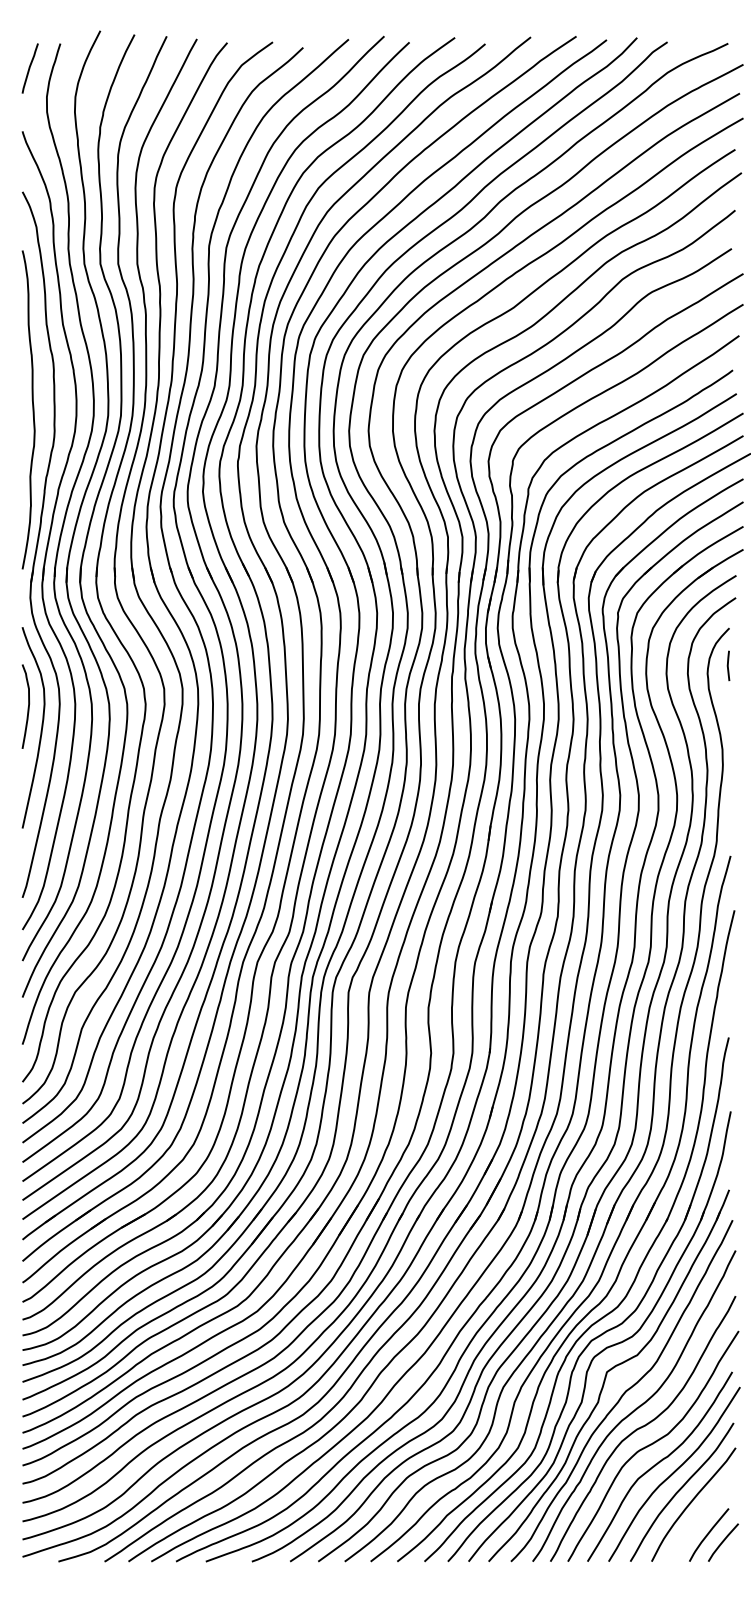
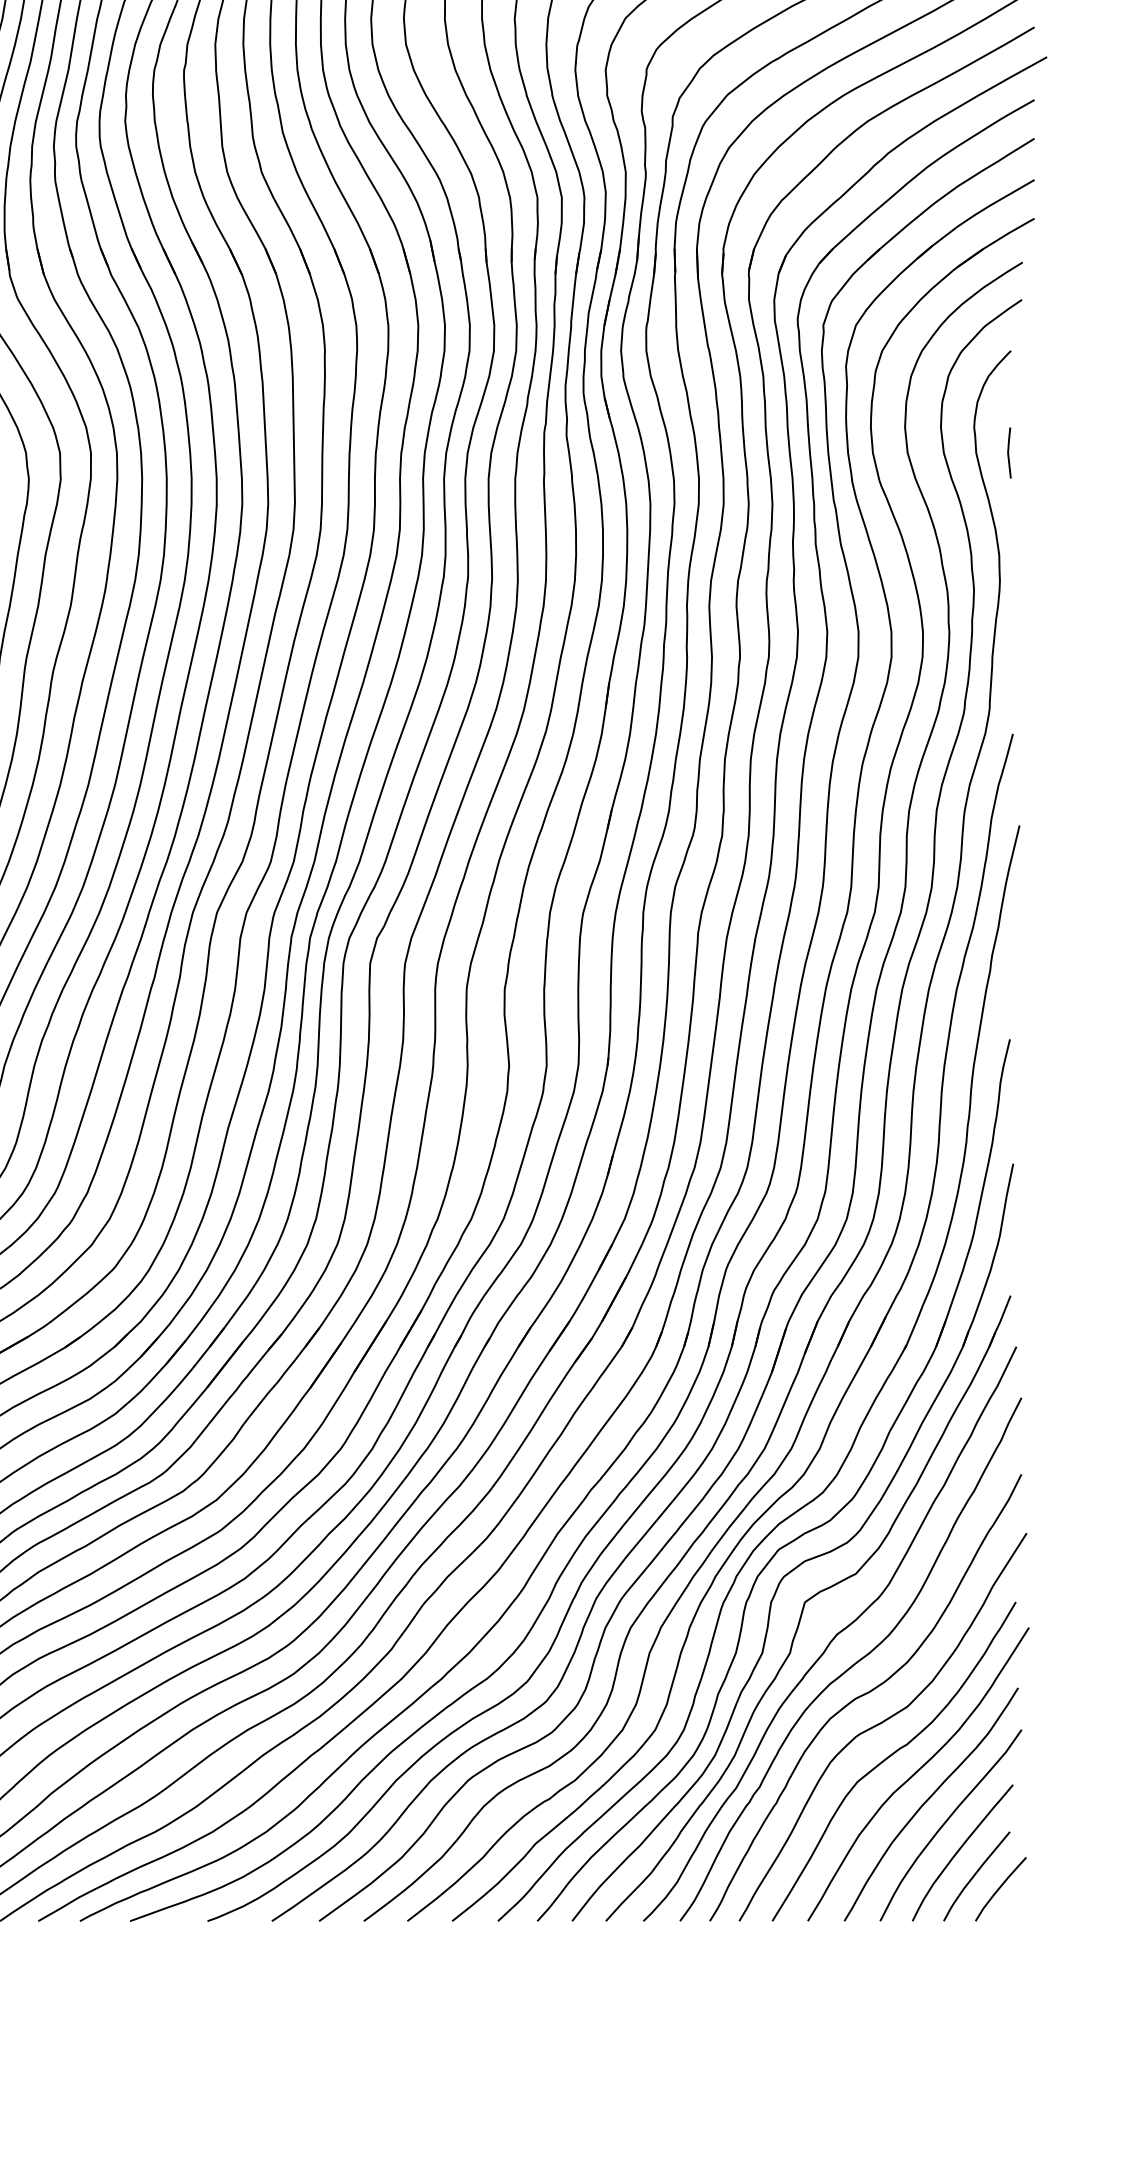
line: (728, 665) -> (1009, 452), moved
curve: (699, 1519) -> (960, 1850), added

